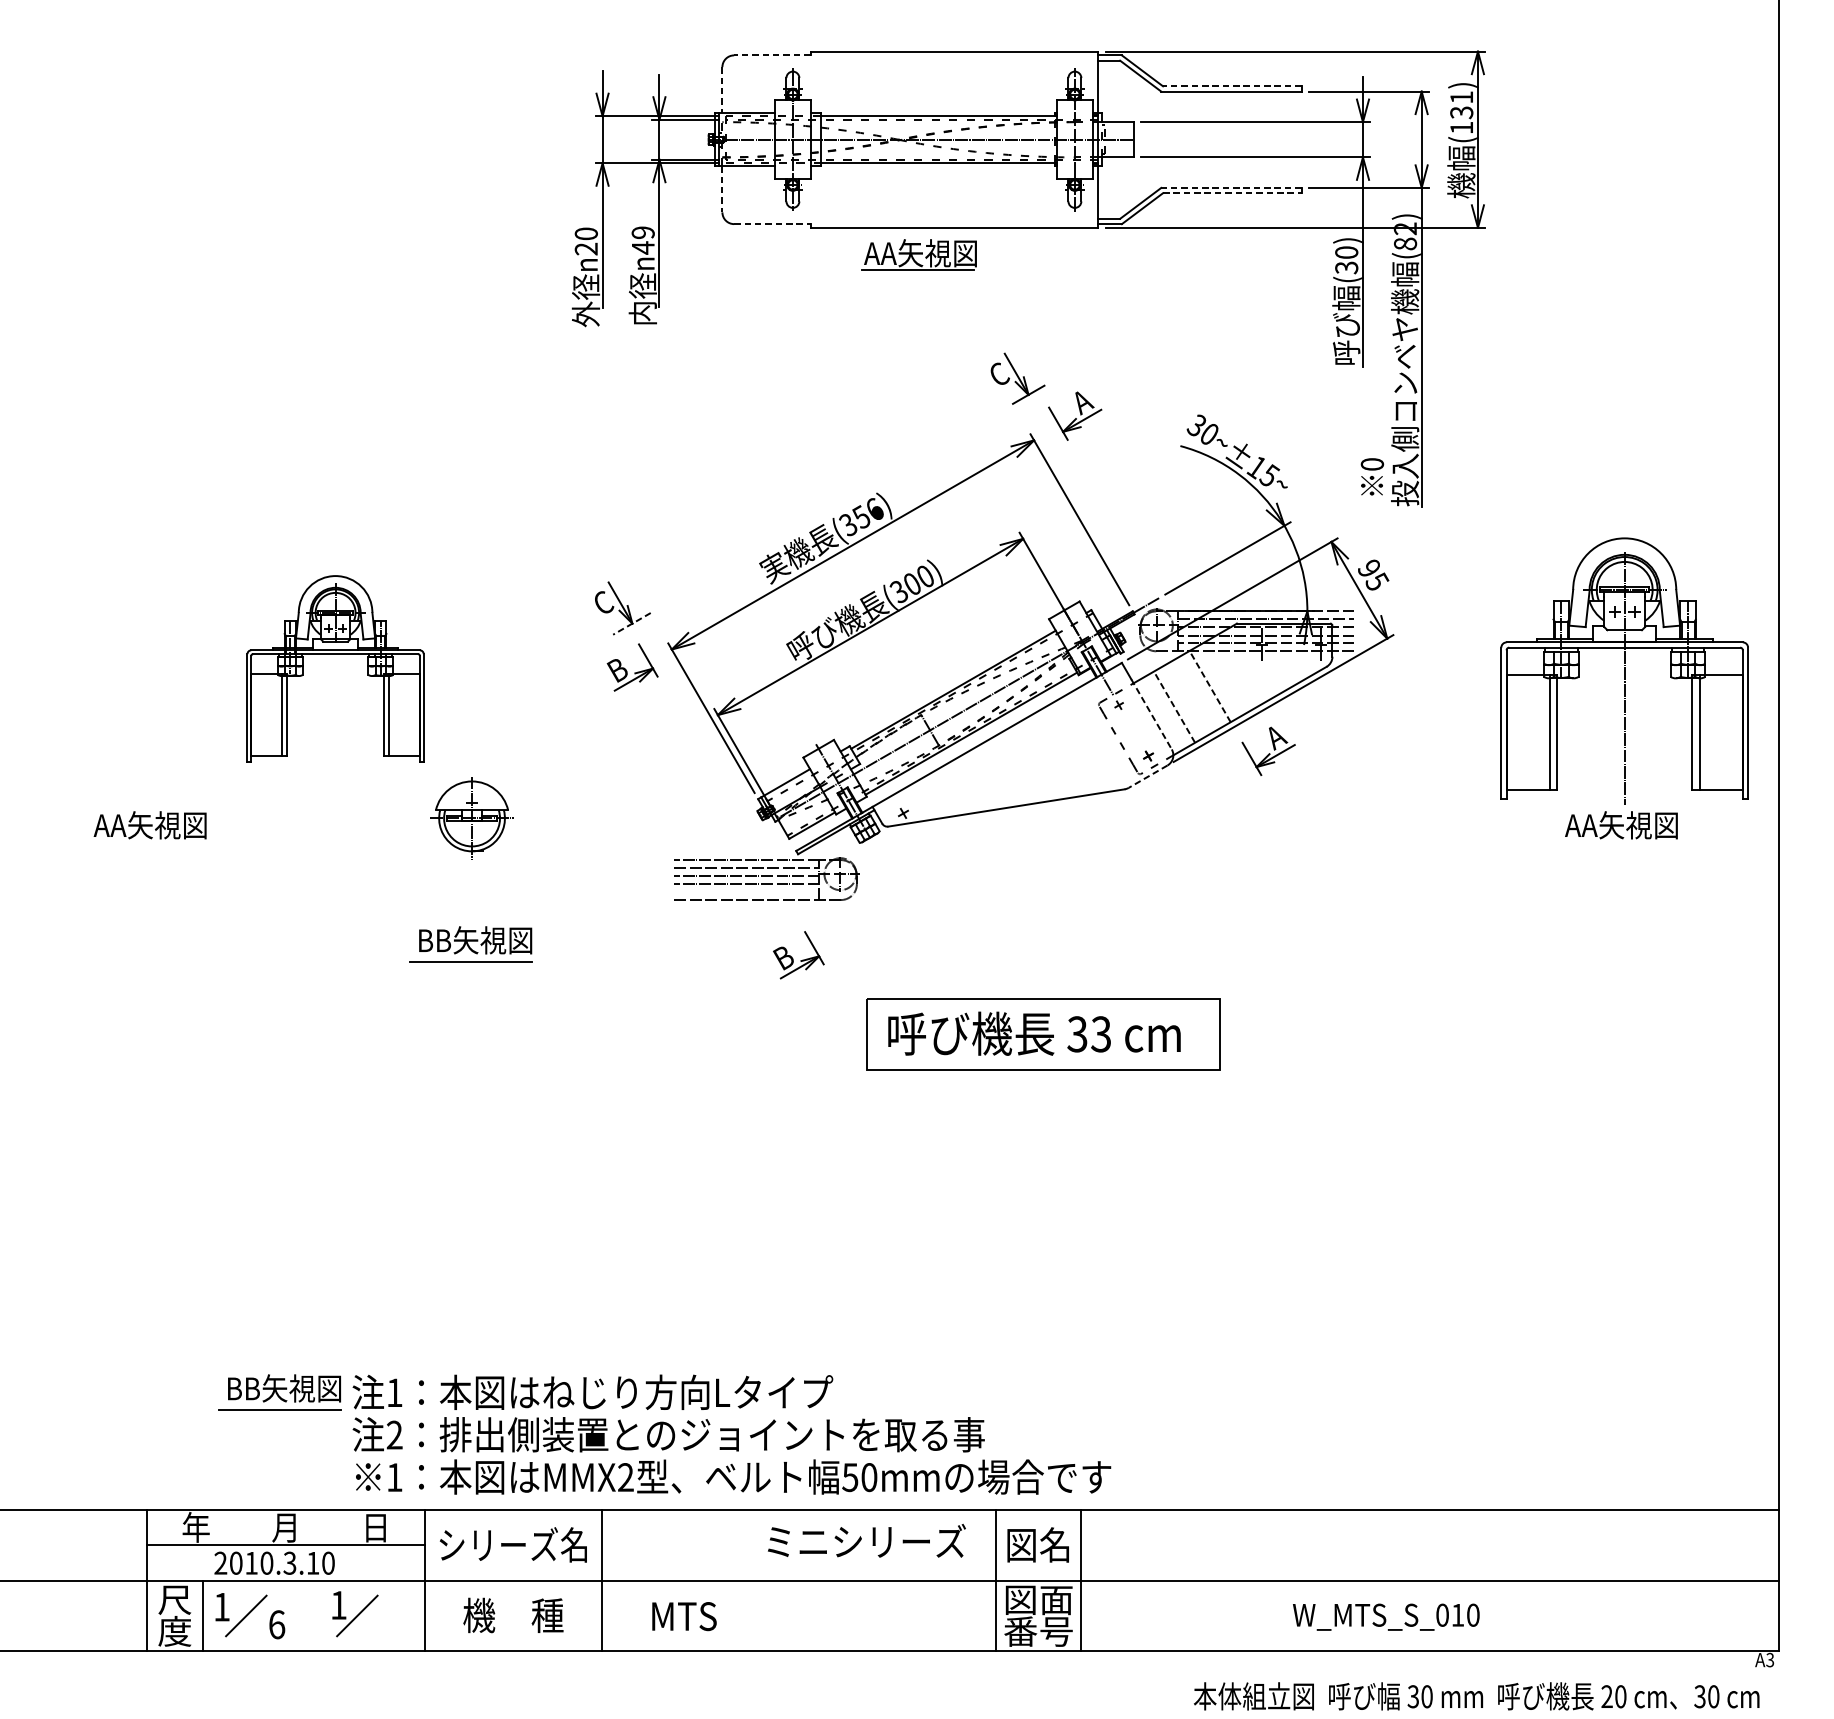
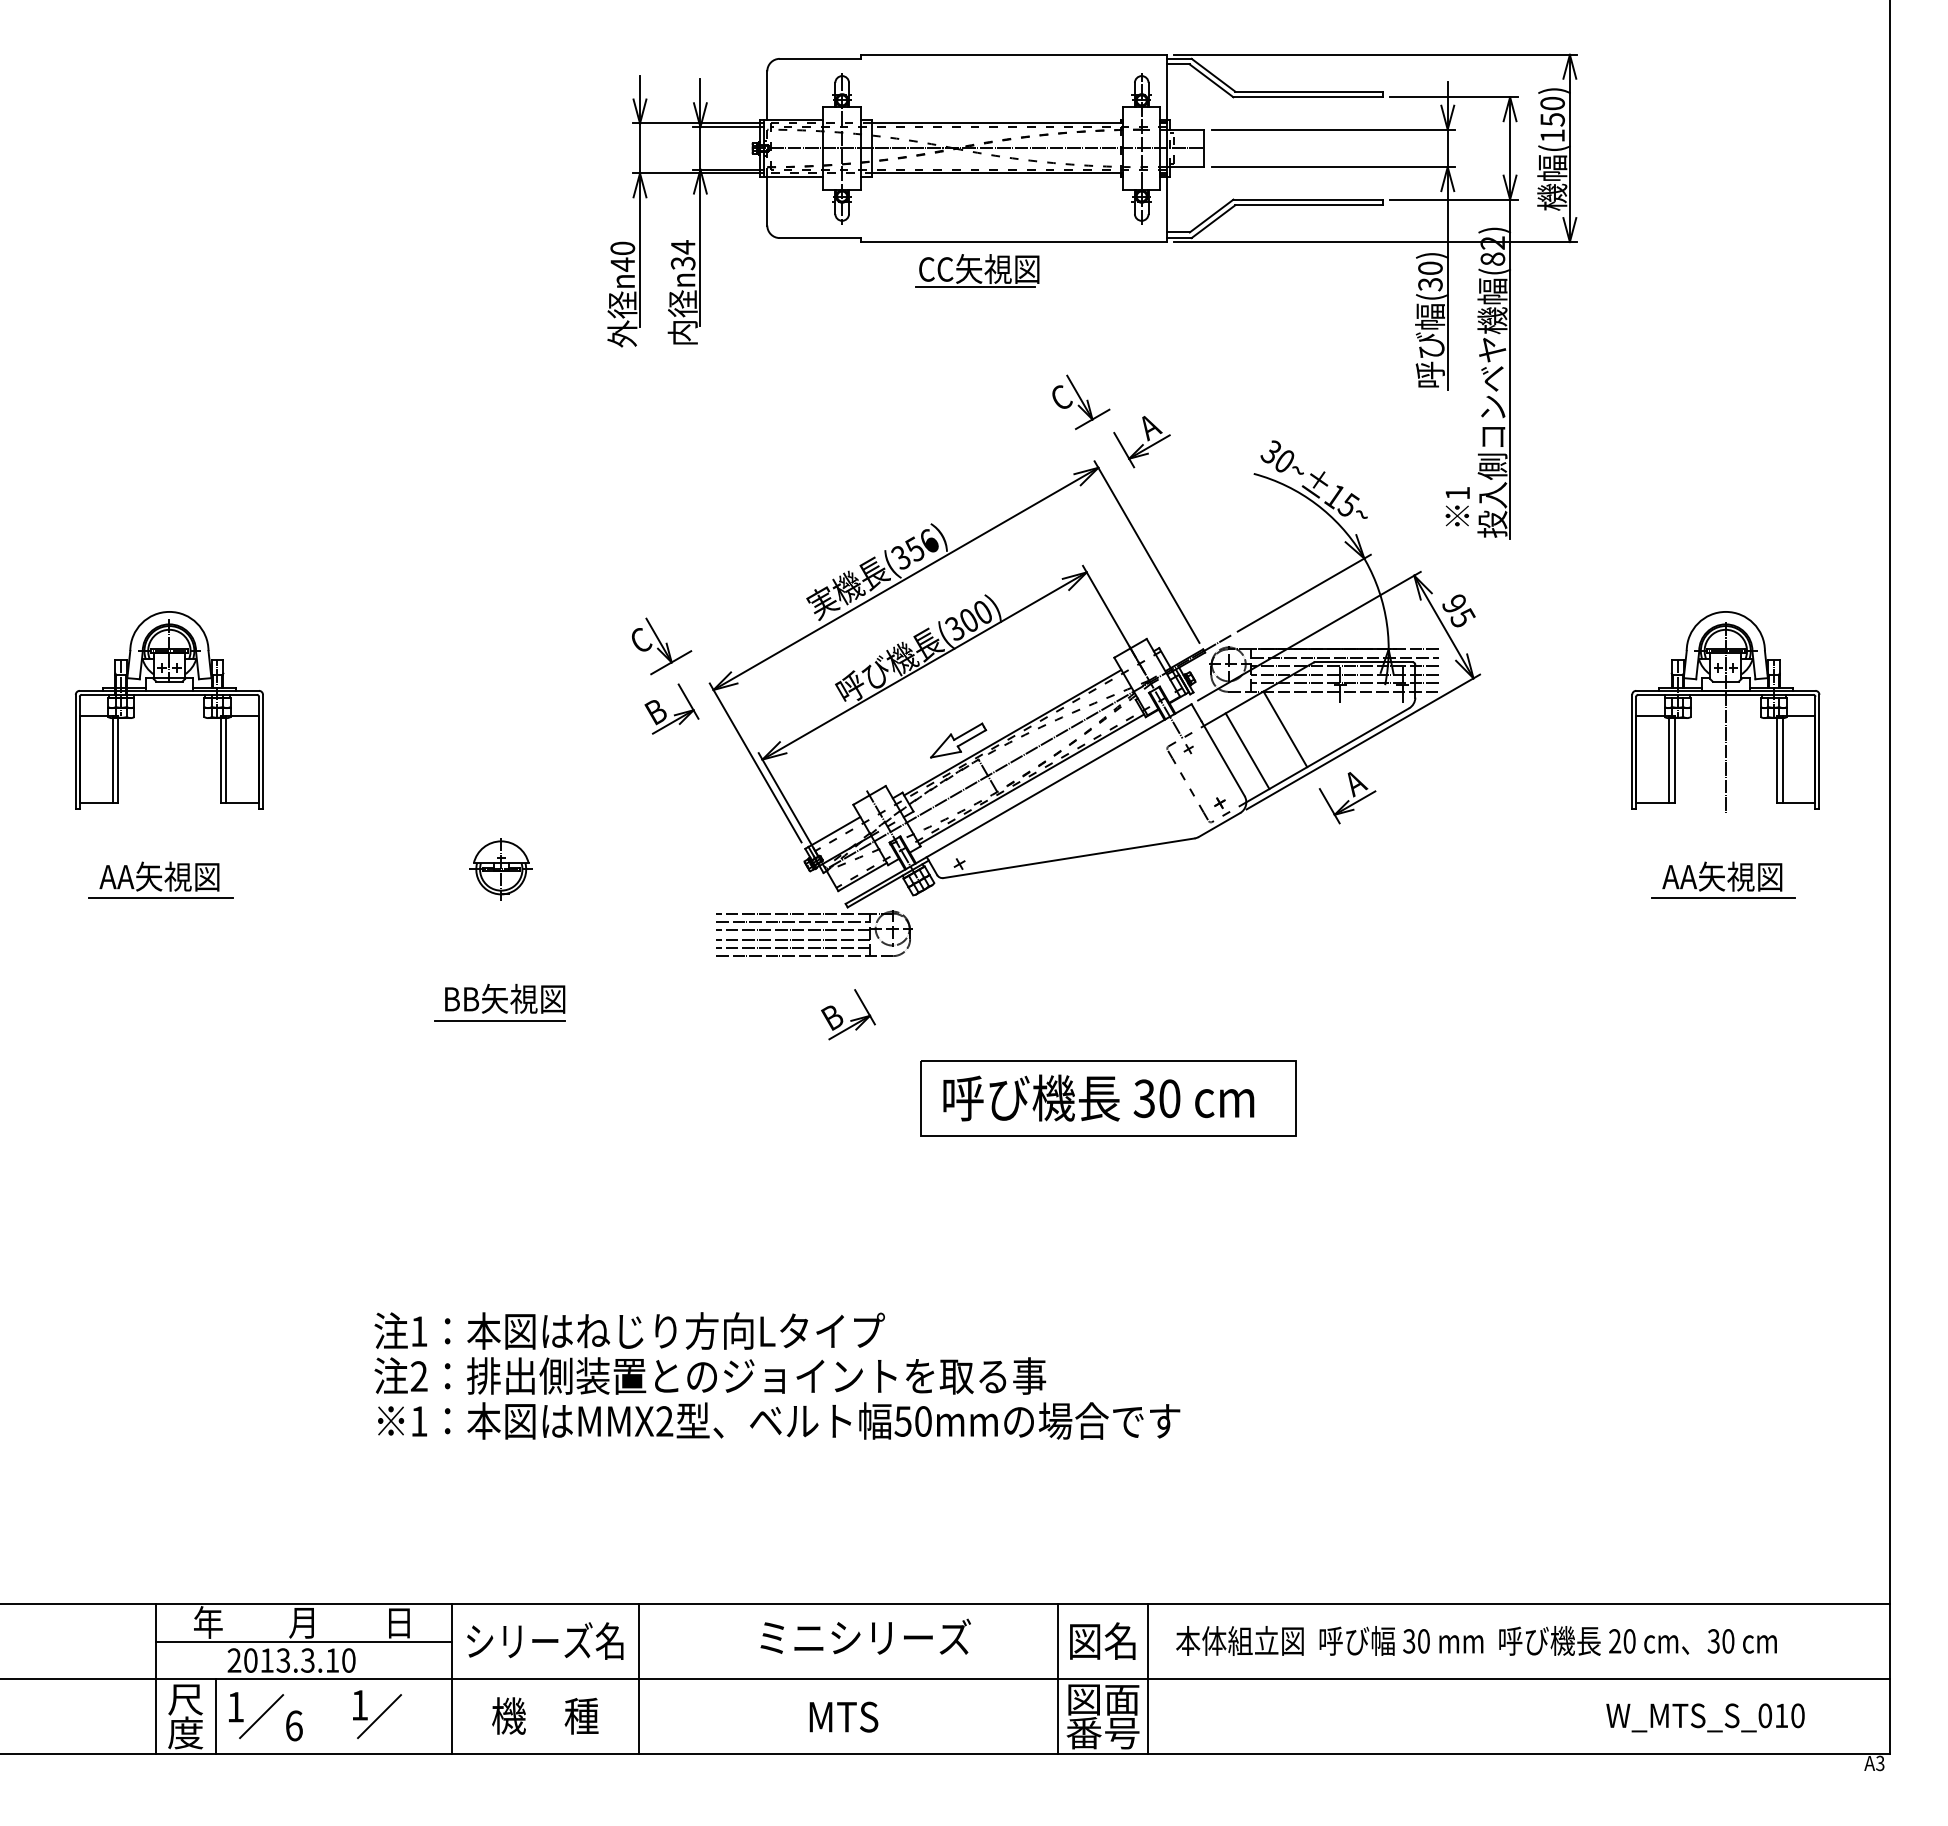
line: (772, 55) -> (820, 58), dashed -> solid
line: (1232, 86) -> (1309, 91), dashed -> solid
line: (722, 89) -> (767, 95), dashed -> solid
text: (1461, 104) -> (1552, 111), (131) -> (150)
line: (1231, 187) -> (1308, 199), dashed -> solid
line: (722, 189) -> (767, 201), dashed -> solid
line: (1232, 193) -> (1309, 205), dashed -> solid
line: (772, 224) -> (820, 238), dashed -> solid
text: (642, 240) -> (682, 255), 49 -> 34
text: (586, 249) -> (622, 264), 20 -> 40
text: (921, 253) -> (978, 269), AA矢視図 -> CC矢視図
text: (1372, 463) -> (1457, 492), 0 -> 1
line: (631, 623) -> (670, 662), dashed -> solid
part: (335, 654) -> (169, 695), moved
part: (1624, 669) -> (1725, 711), size x0.71
line: (1210, 686) -> (1285, 729), dashed -> solid
part: (902, 697) -> (958, 740), added
line: (1174, 707) -> (1247, 751), dashed -> solid
line: (1151, 714) -> (1223, 759), dashed -> solid
line: (1148, 777) -> (1219, 825), dashed -> solid
part: (471, 818) -> (500, 869), size x0.71
line: (151, 844) -> (160, 897), added
line: (1622, 844) -> (1723, 897), added
line: (747, 891) -> (793, 947), added
text: (1101, 1034) -> (1169, 1098), 33 -> 30
part: (279, 1391) -> (296, 1478), removed
text: (732, 1434) -> (777, 1375), moved
text: (866, 1540) -> (865, 1636), moved
text: (266, 1563) -> (283, 1660), 2010.3.10 -> 2013.3.10
text: (684, 1615) -> (843, 1716), moved
text: (1386, 1616) -> (1705, 1717), moved
text: (1476, 1695) -> (1476, 1640), moved

